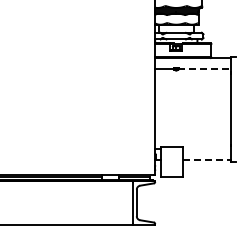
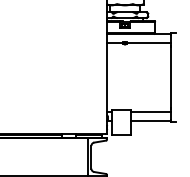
line: (204, 69) -> (149, 43), dashed -> solid
line: (206, 149) -> (150, 111), added
line: (206, 160) -> (150, 121), dashed -> solid

